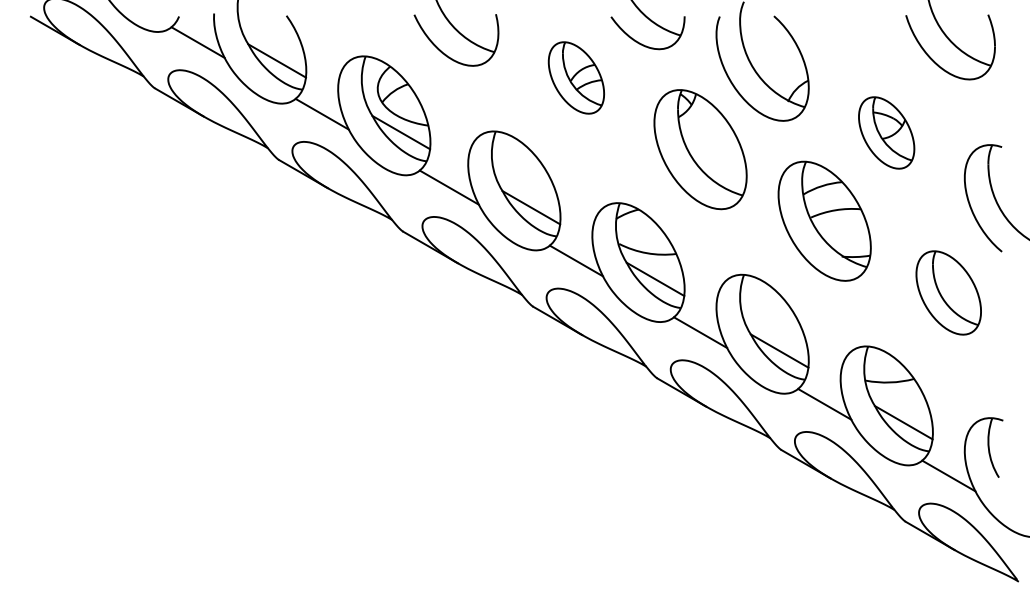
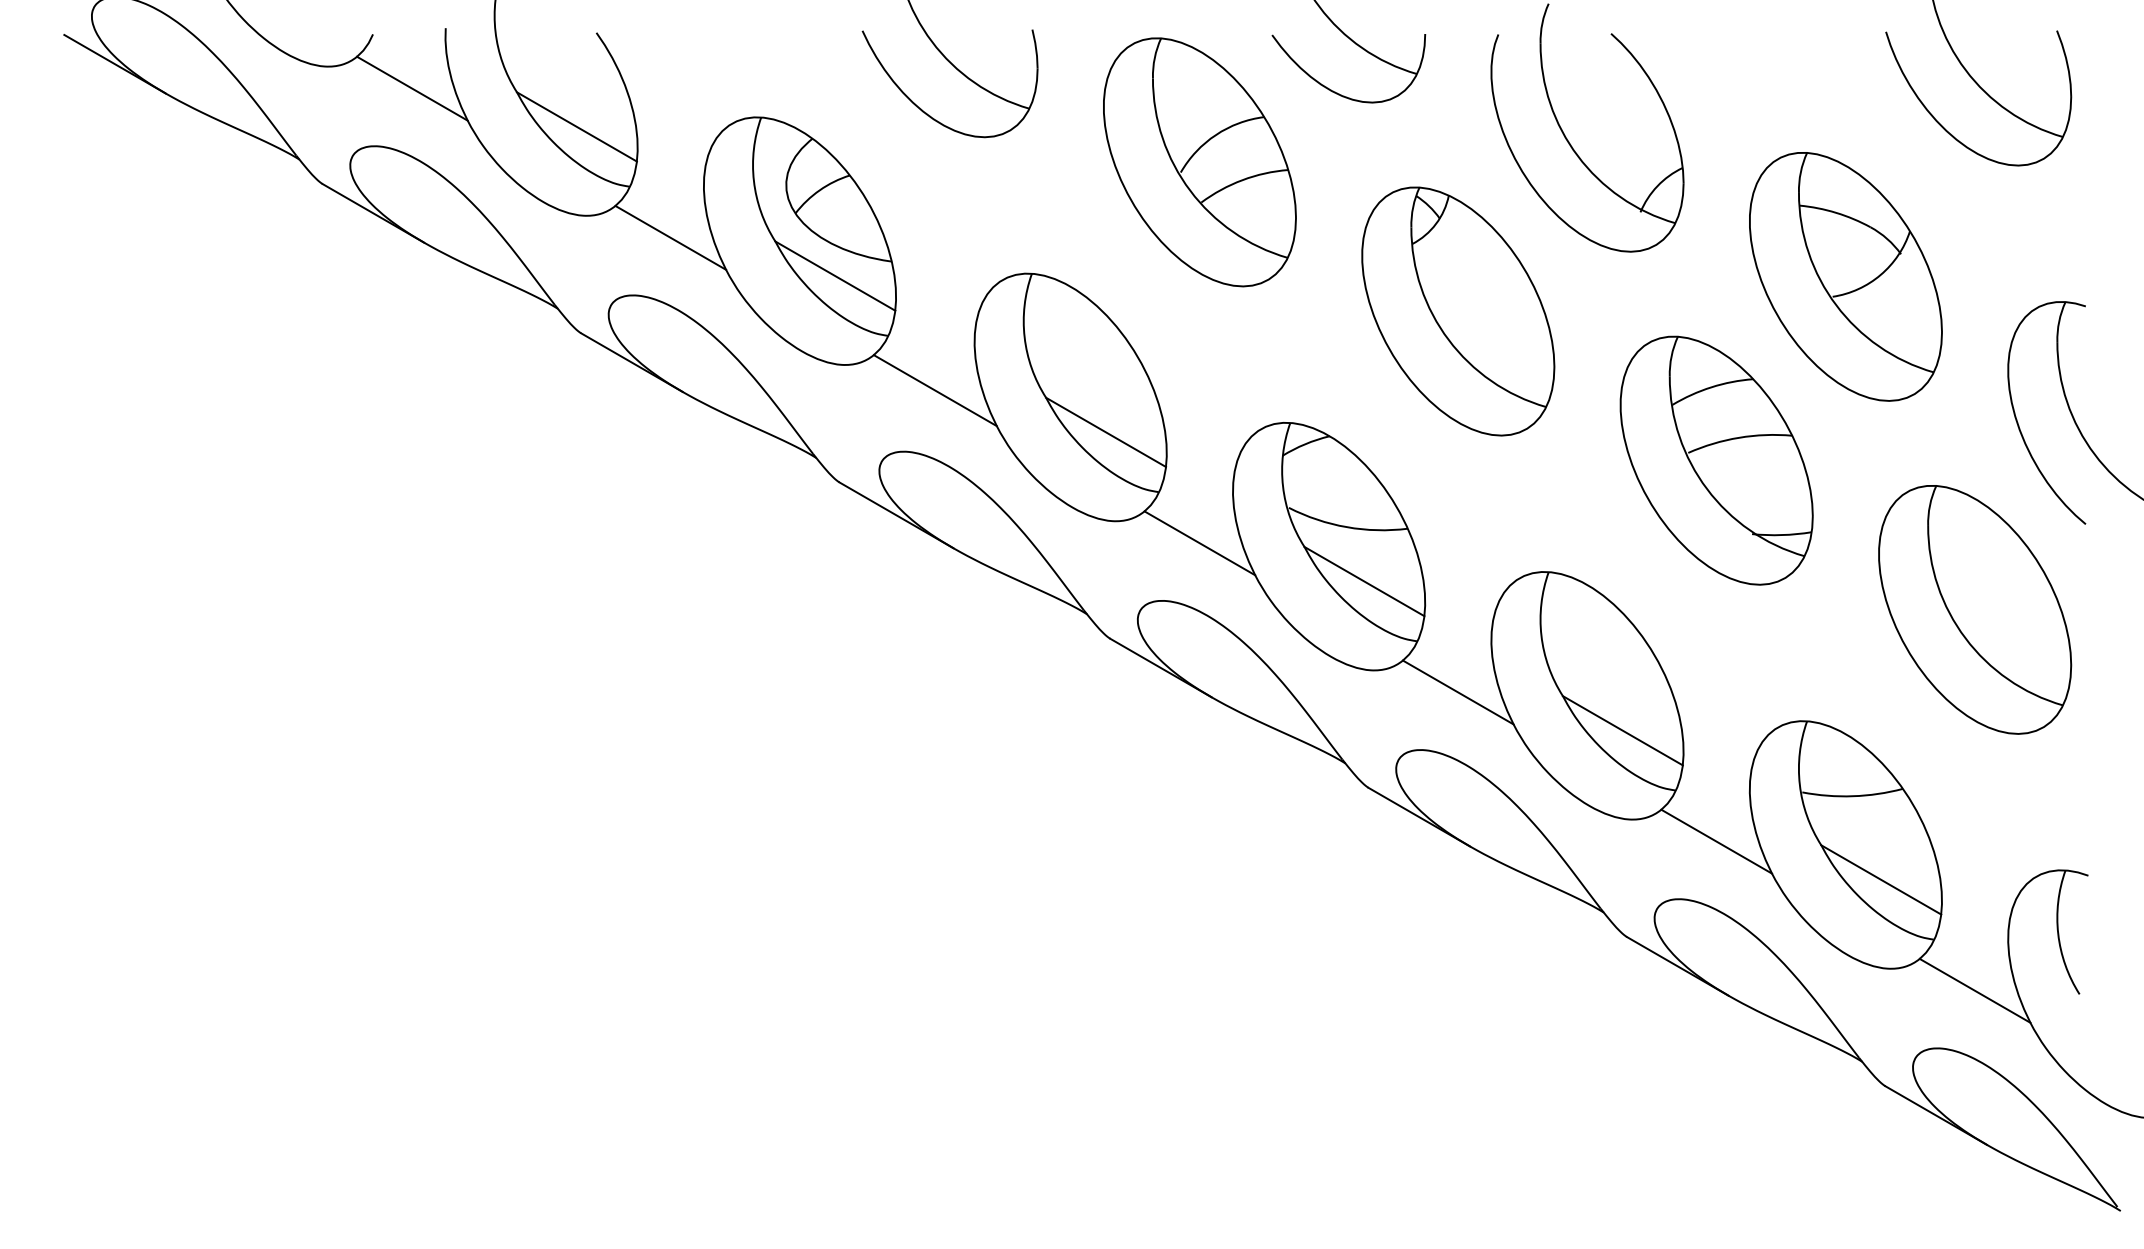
part: (576, 77) -> (1200, 161), size x1.67
part: (886, 132) -> (1845, 275), size x1.67
part: (948, 292) -> (1974, 608), size x1.43

